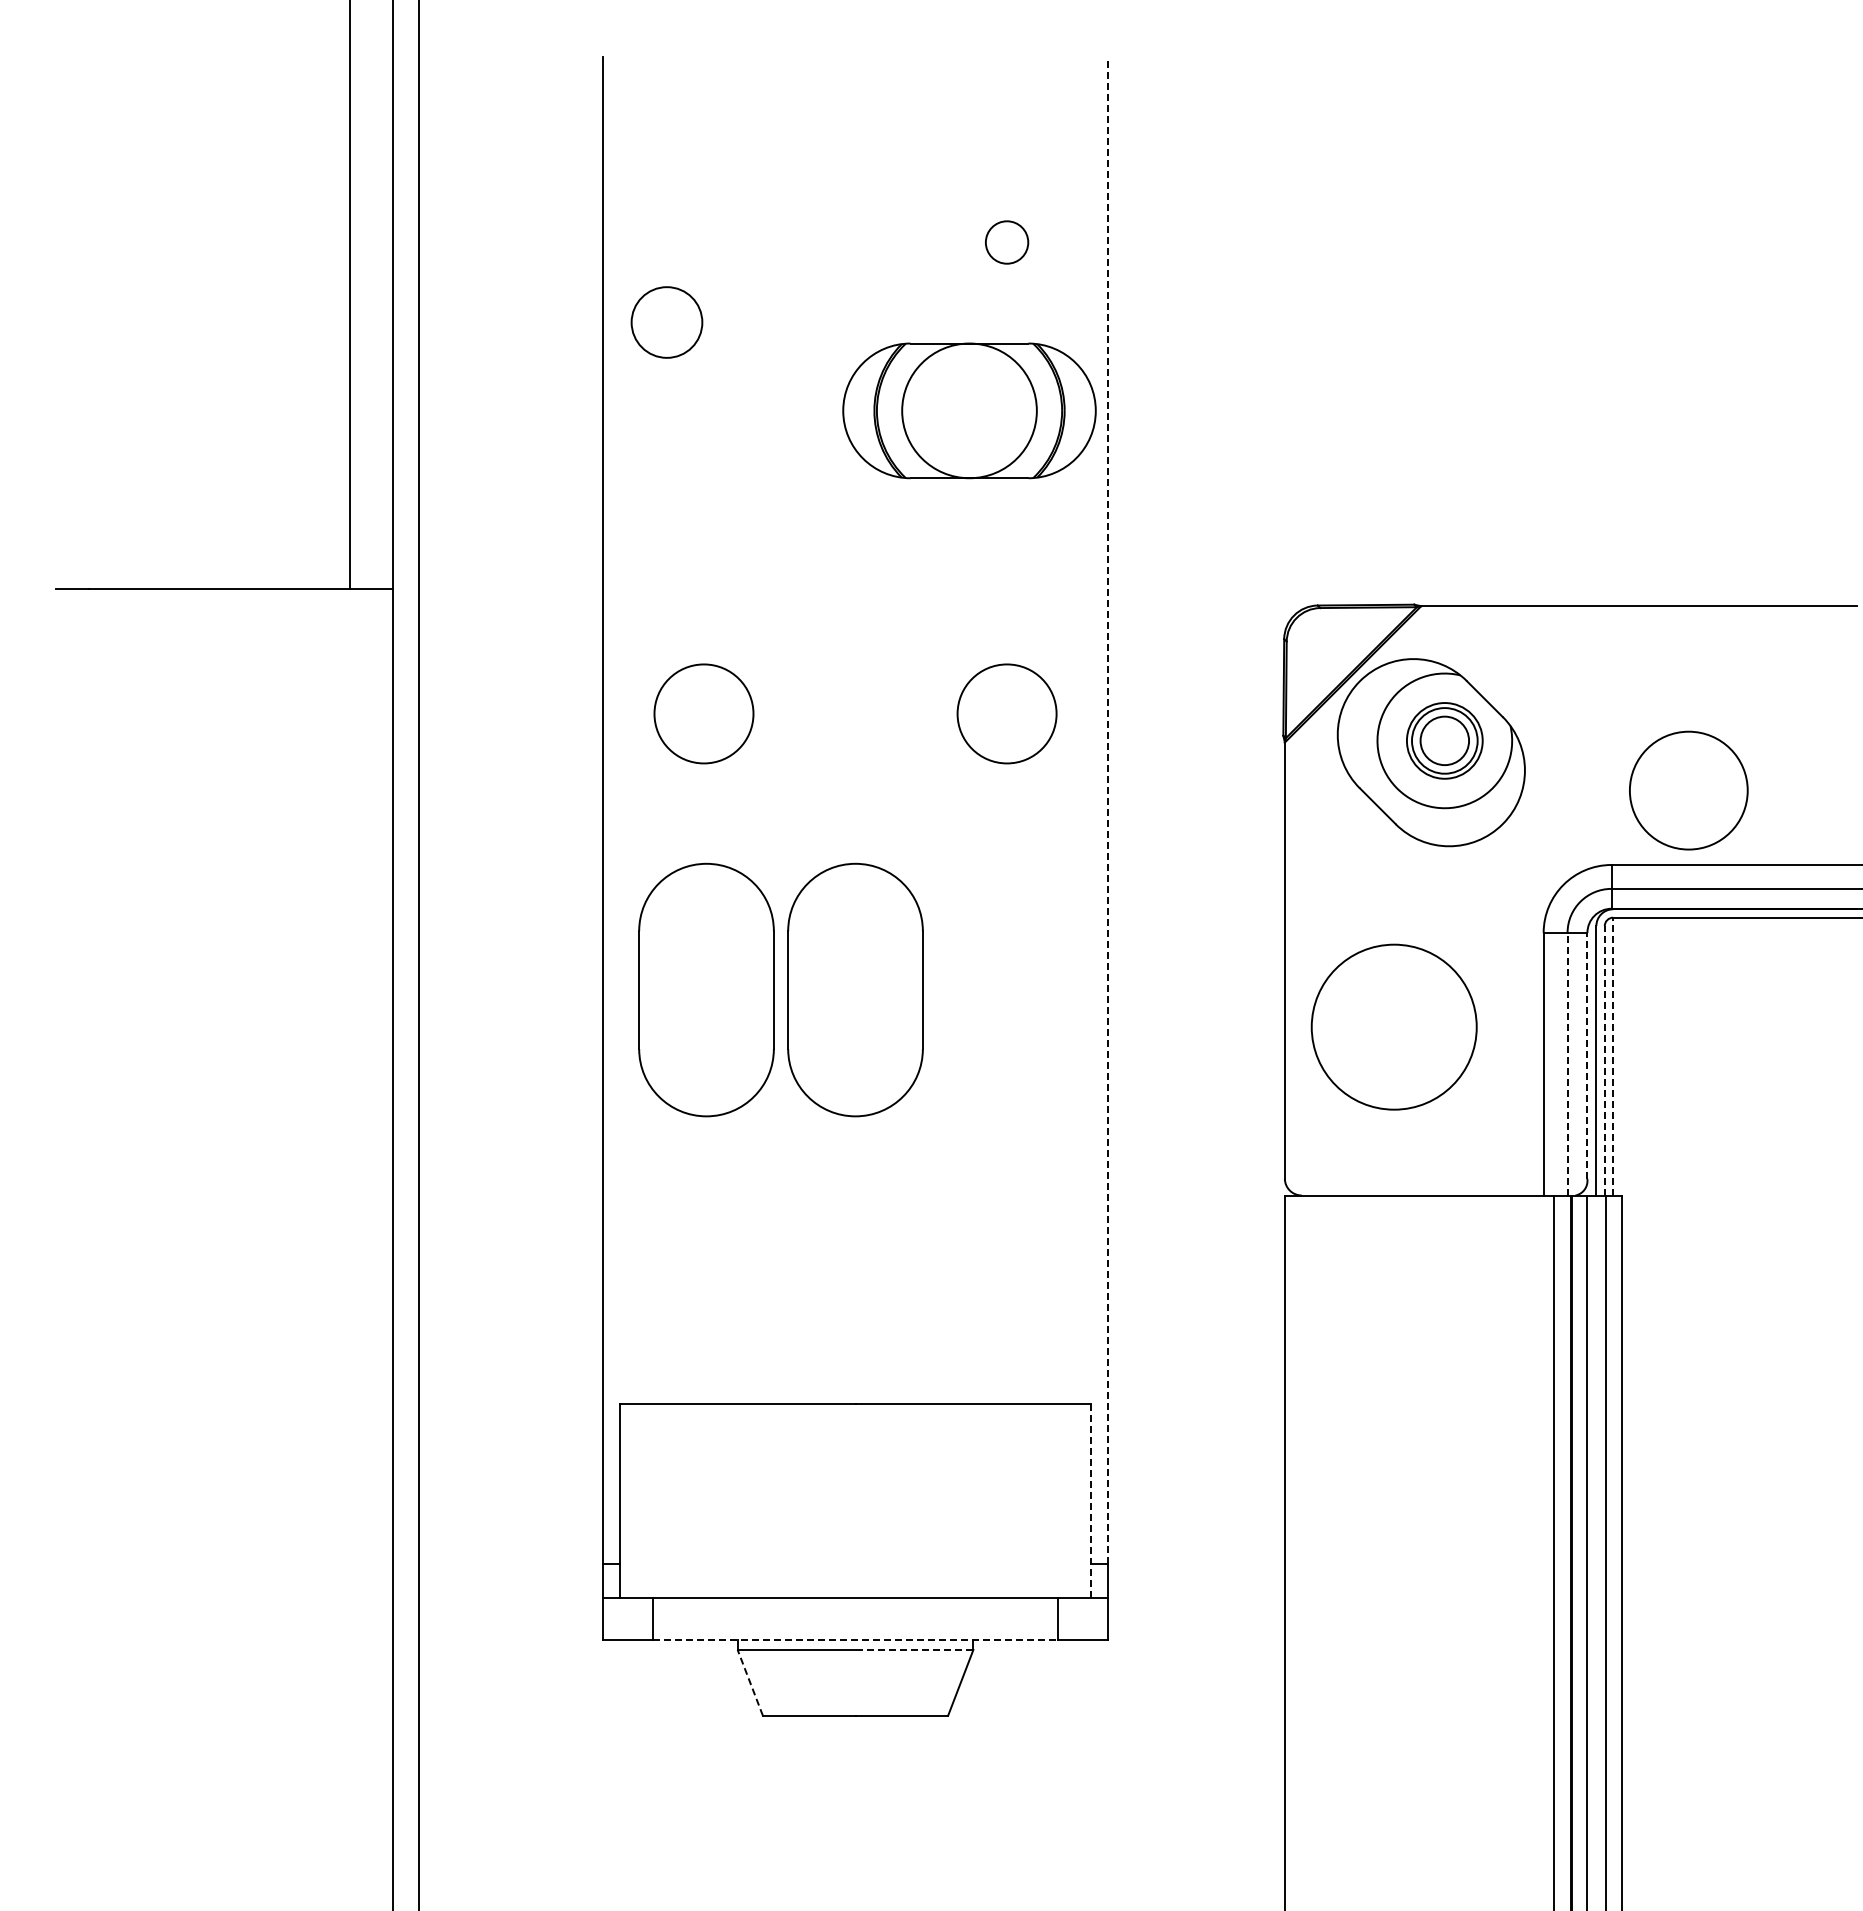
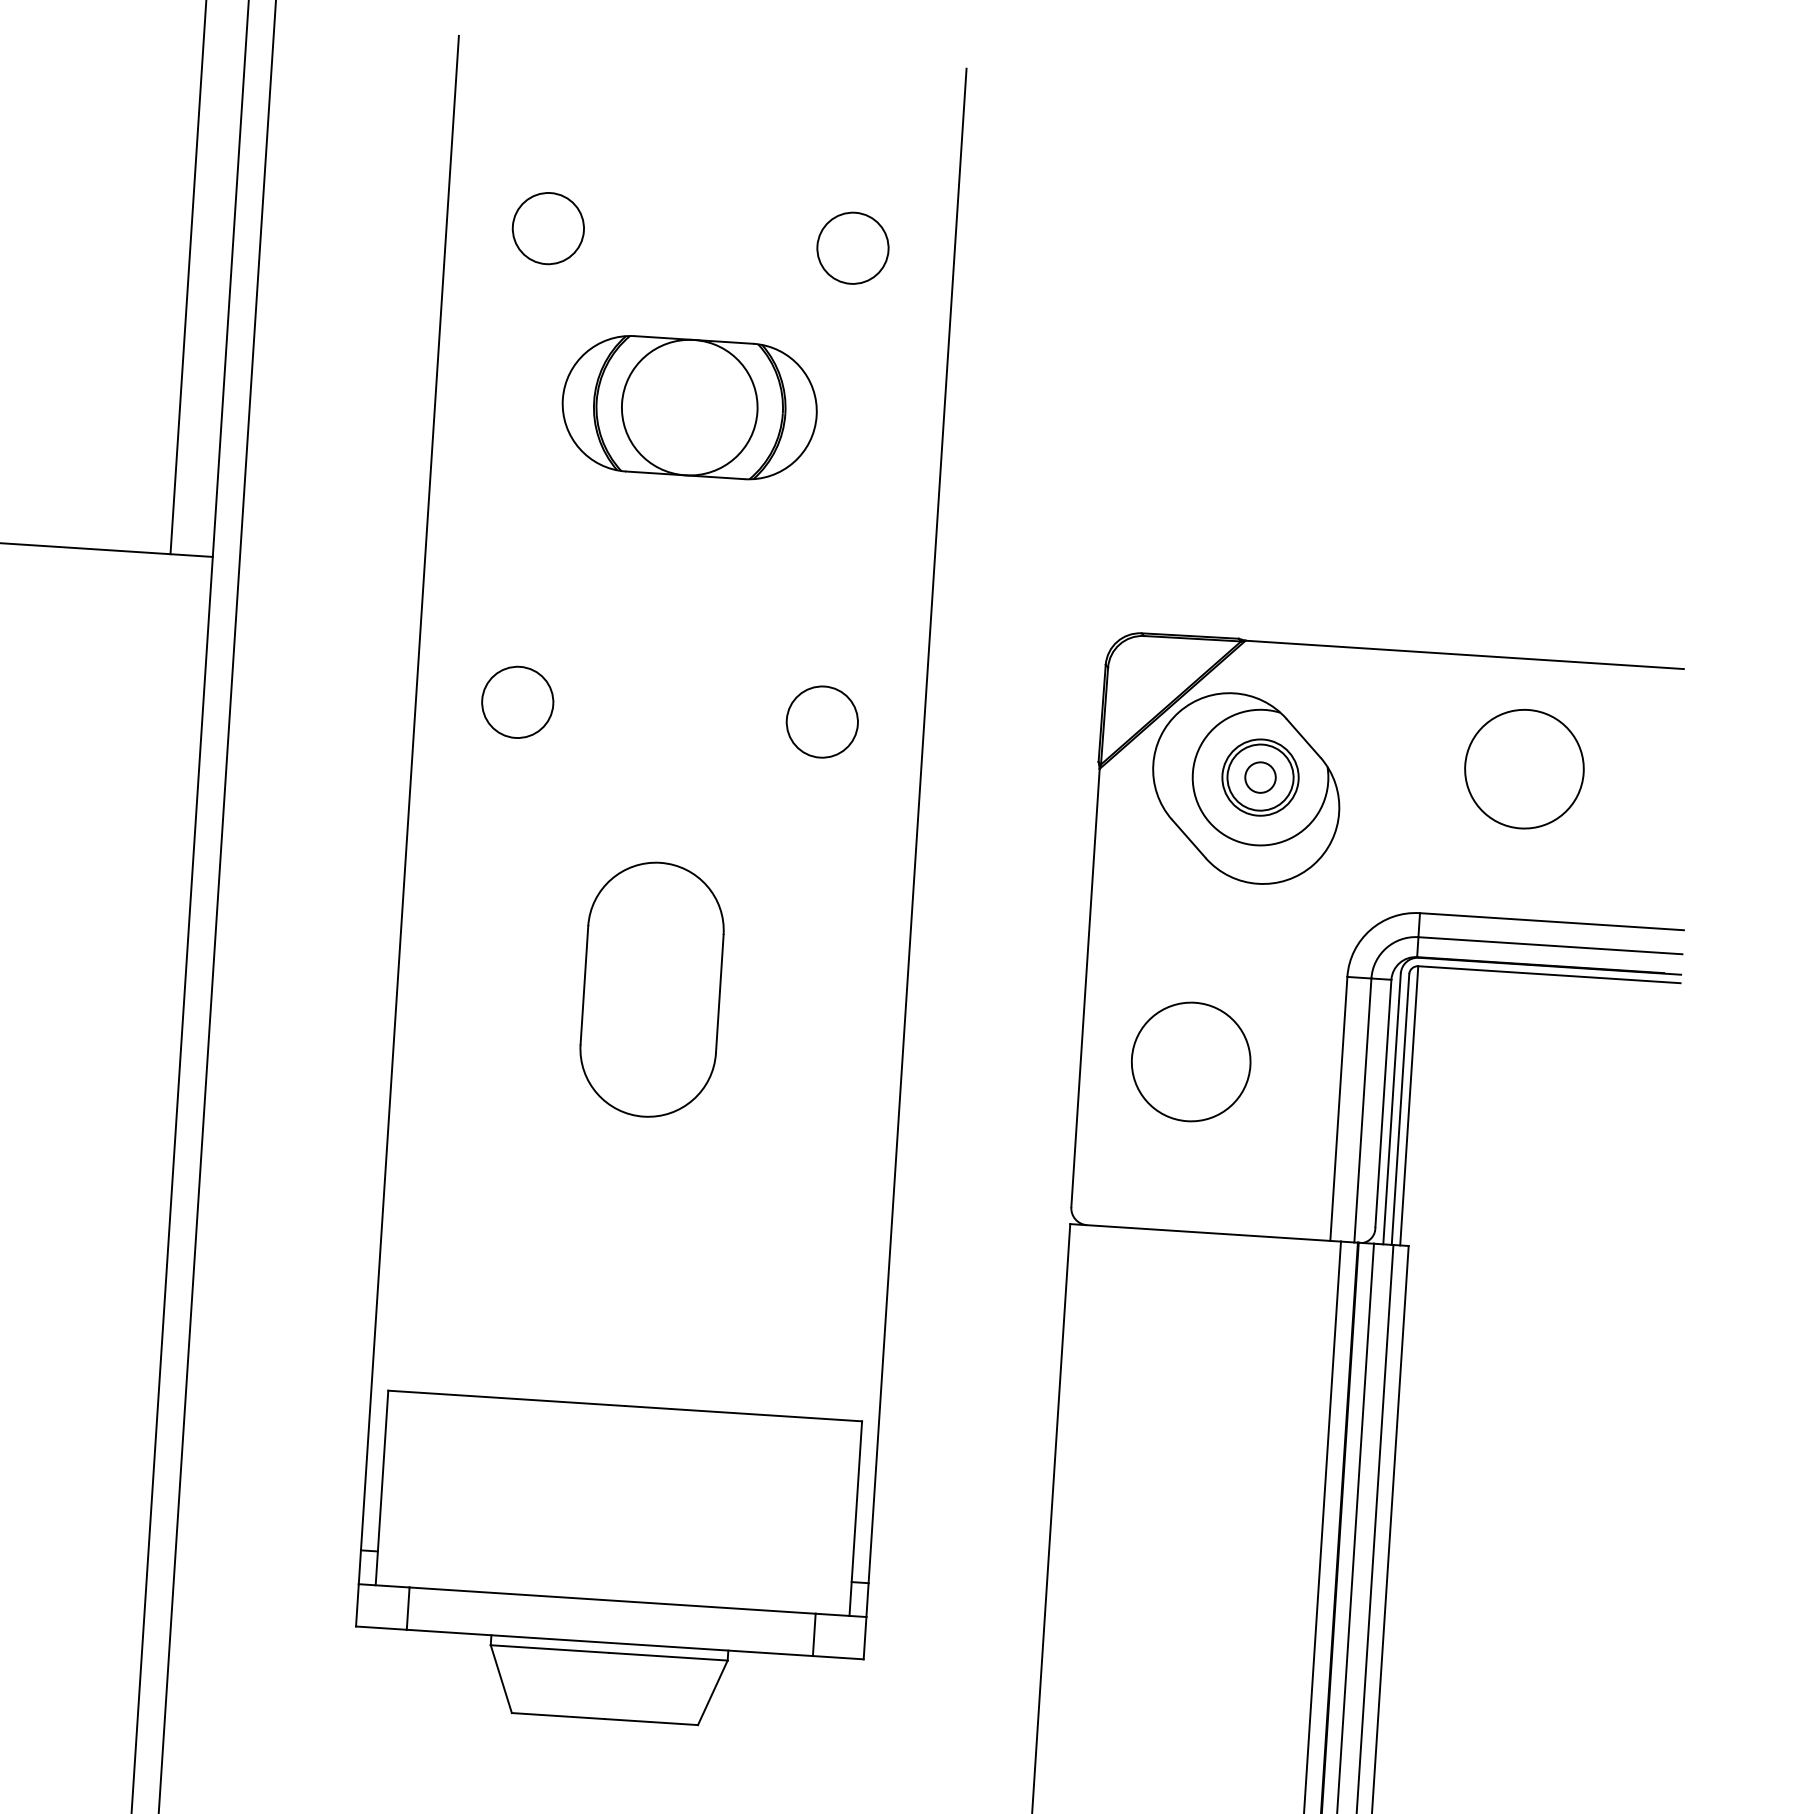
circle: (1006, 242) -> (852, 248), size x1.67
circle: (666, 322) -> (547, 228), moved
part: (969, 410) -> (689, 407), moved
circle: (703, 713) -> (517, 701), size x0.71
circle: (1006, 713) -> (821, 721), size x0.71
circle: (1444, 740) -> (1260, 777), size x0.62
circle: (1688, 790) -> (1524, 769), moved
line: (1108, 810) -> (918, 825), dashed -> solid
part: (706, 989) -> (502, 979), removed
circle: (1394, 1026) -> (1191, 1061), size x0.71
line: (1587, 1055) -> (1383, 1103), dashed -> solid
line: (1613, 1056) -> (1409, 1105), dashed -> solid
line: (1604, 1060) -> (1400, 1109), dashed -> solid
line: (1567, 1063) -> (1362, 1109), dashed -> solid
line: (1091, 1501) -> (856, 1519), dashed -> solid
line: (856, 1640) -> (610, 1643), dashed -> solid
line: (914, 1649) -> (668, 1656), dashed -> solid
line: (750, 1682) -> (501, 1678), dashed -> solid

